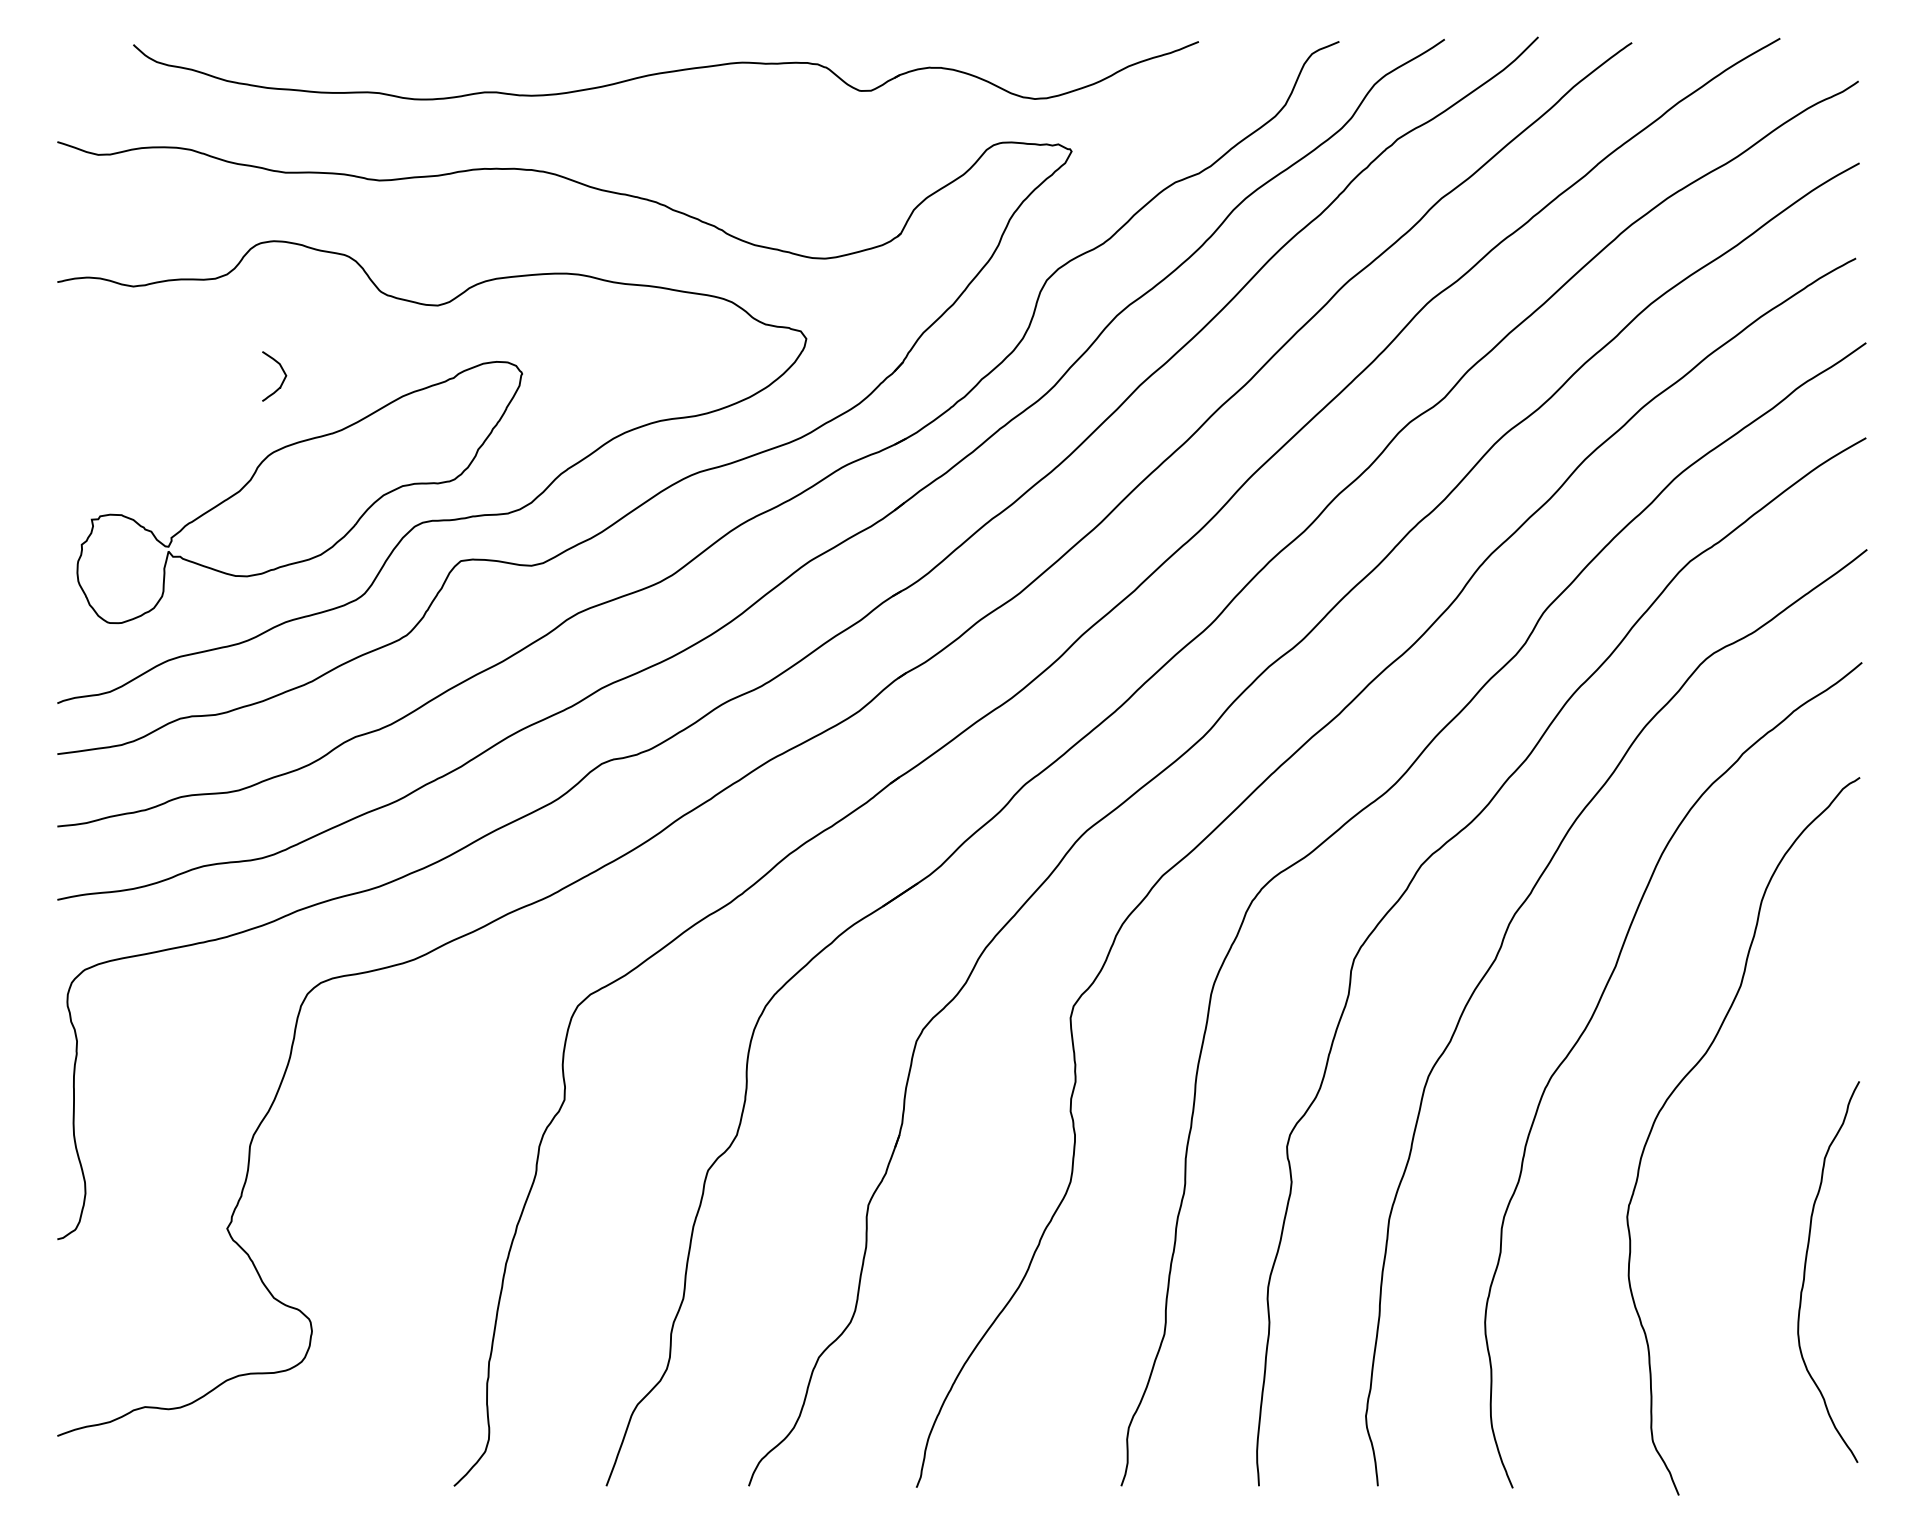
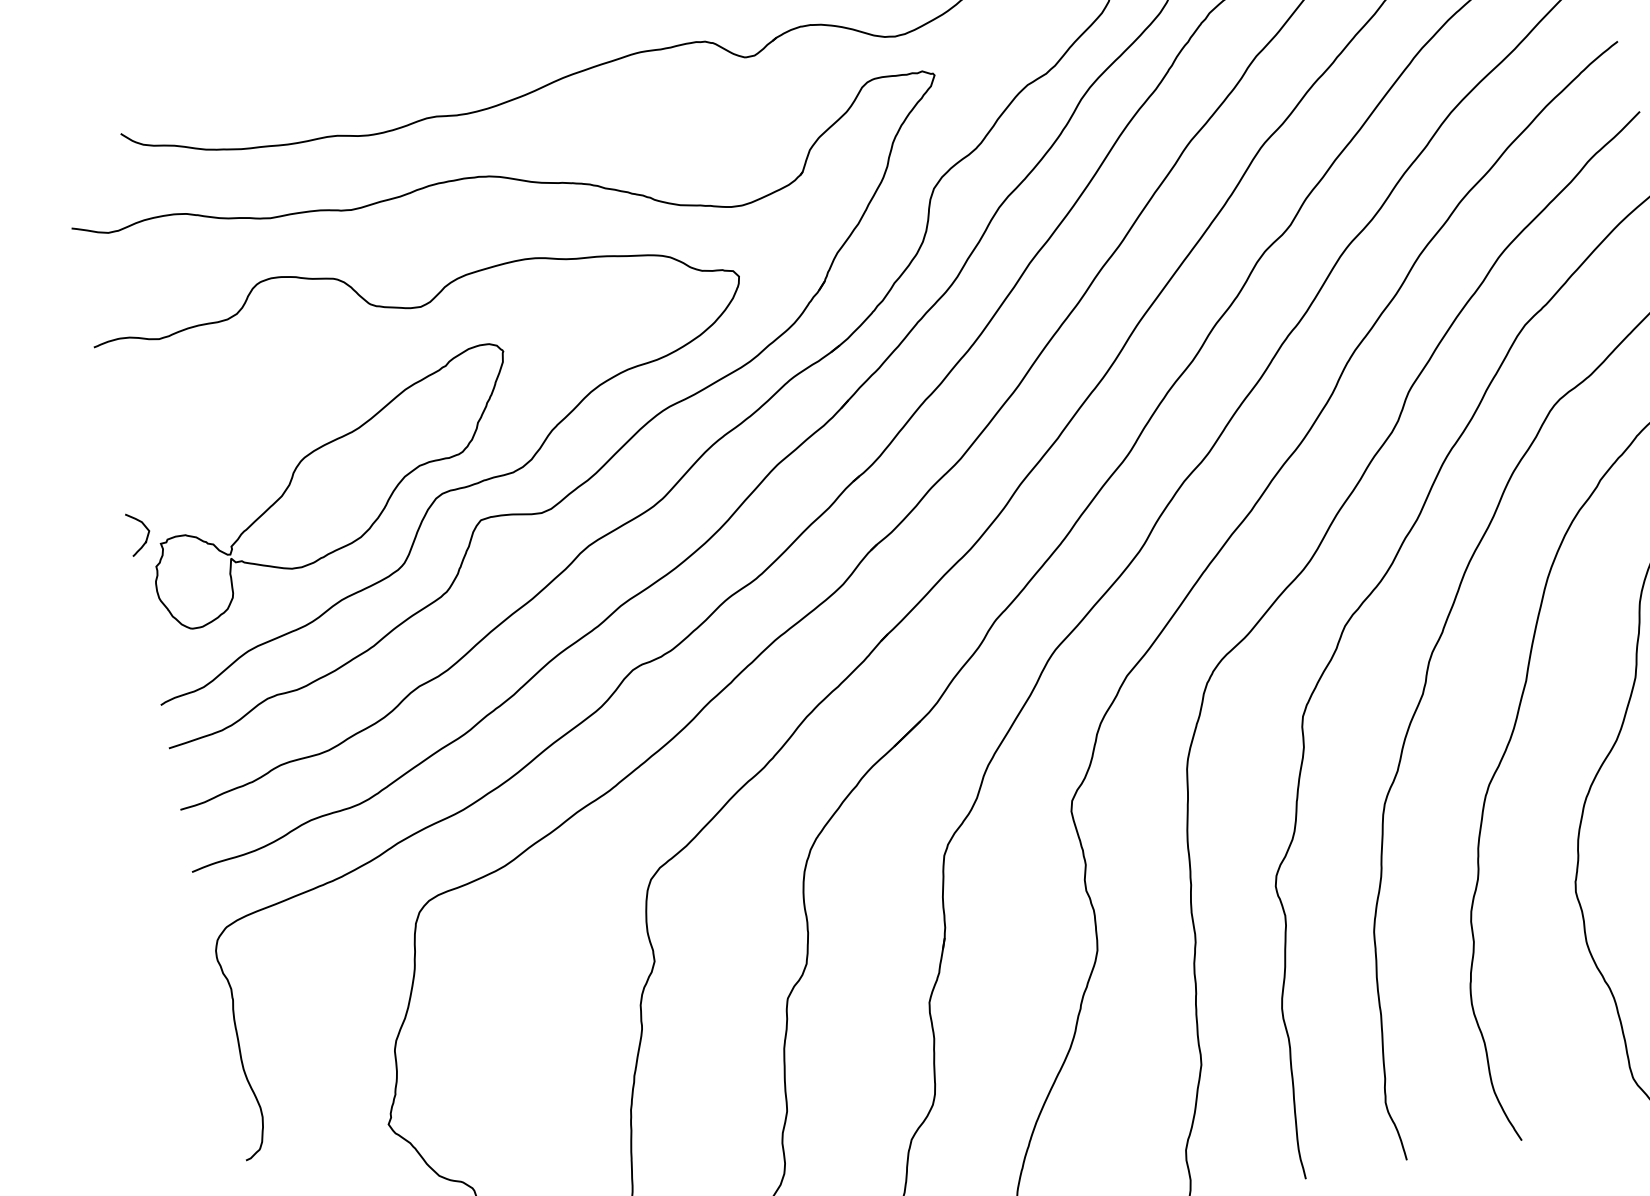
curve: (282, 380) -> (146, 535), moved

